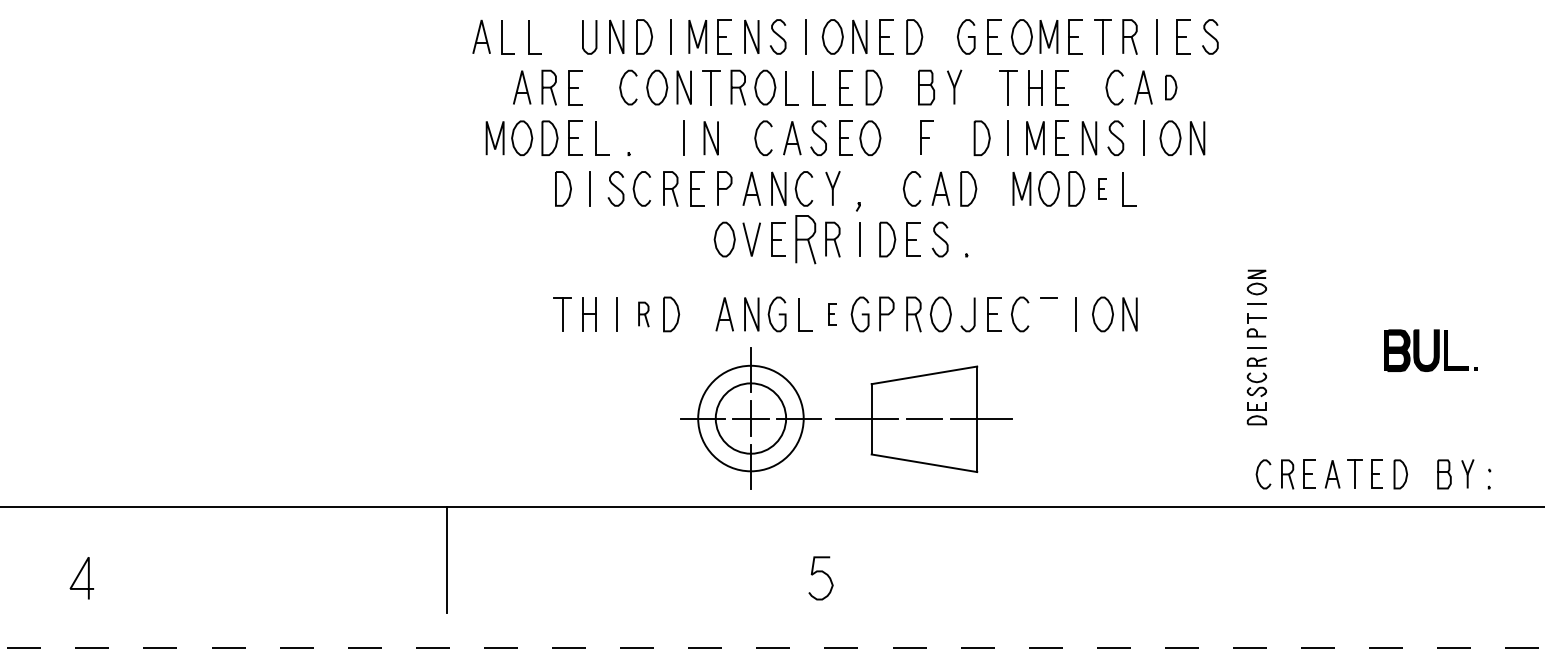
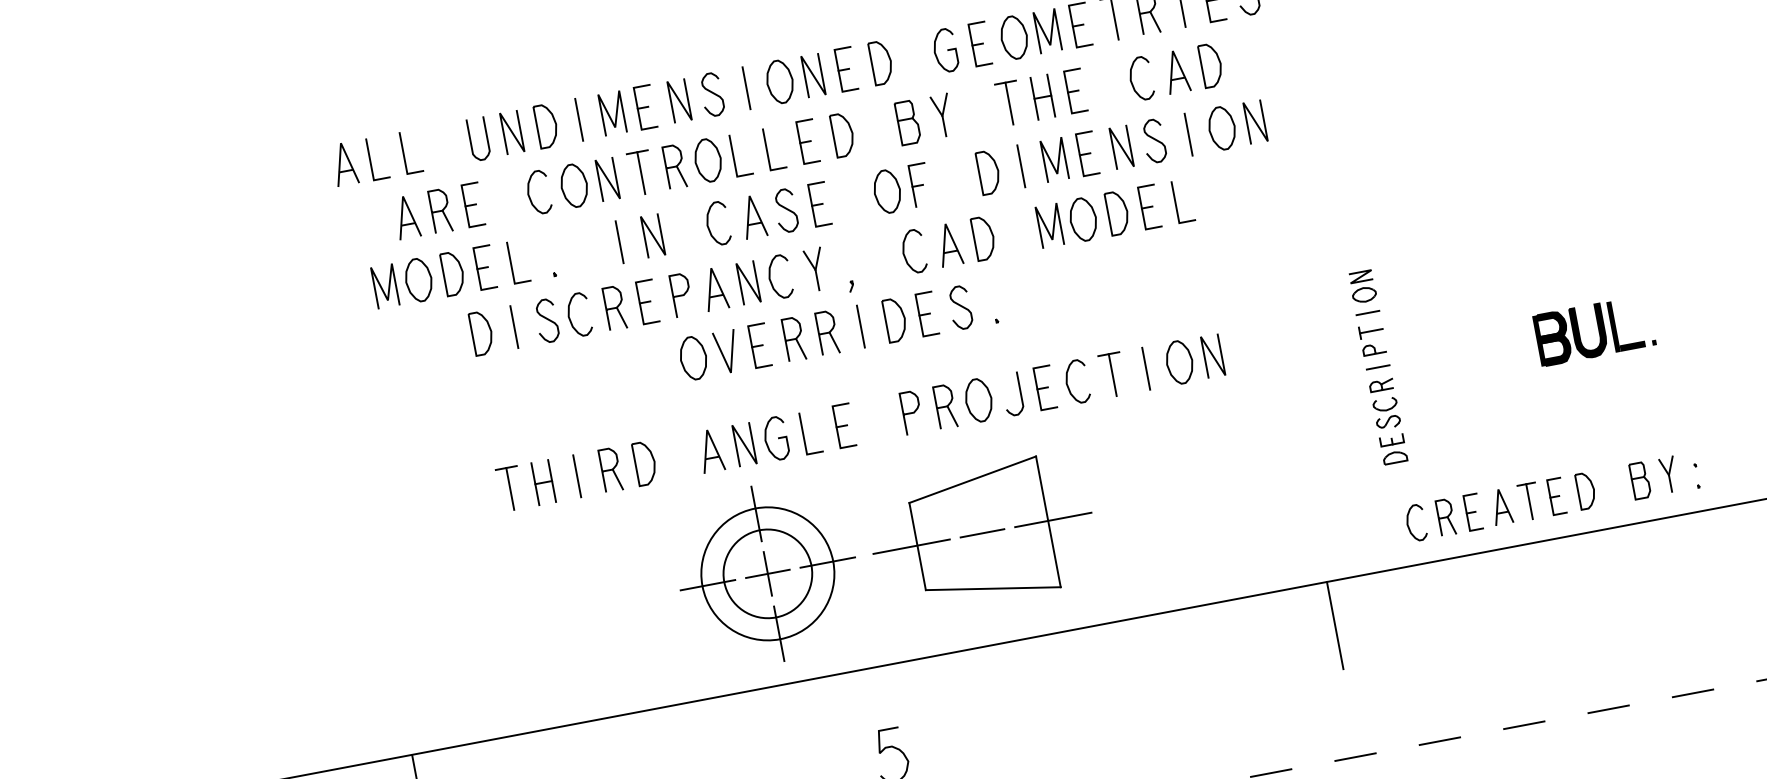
part: (1170, 87) -> (1210, 65), size x1.43
part: (870, 137) -> (887, 190), moved
part: (1102, 188) -> (1149, 206), size x1.67
part: (805, 239) -> (793, 339), size x0.71
part: (643, 314) -> (610, 470), size x1.43
part: (832, 314) -> (844, 425), size x1.67
curve: (861, 314) -> (880, 419), removed
line: (1048, 314) -> (1112, 375), added
line: (1185, 542) -> (1335, 625), added

